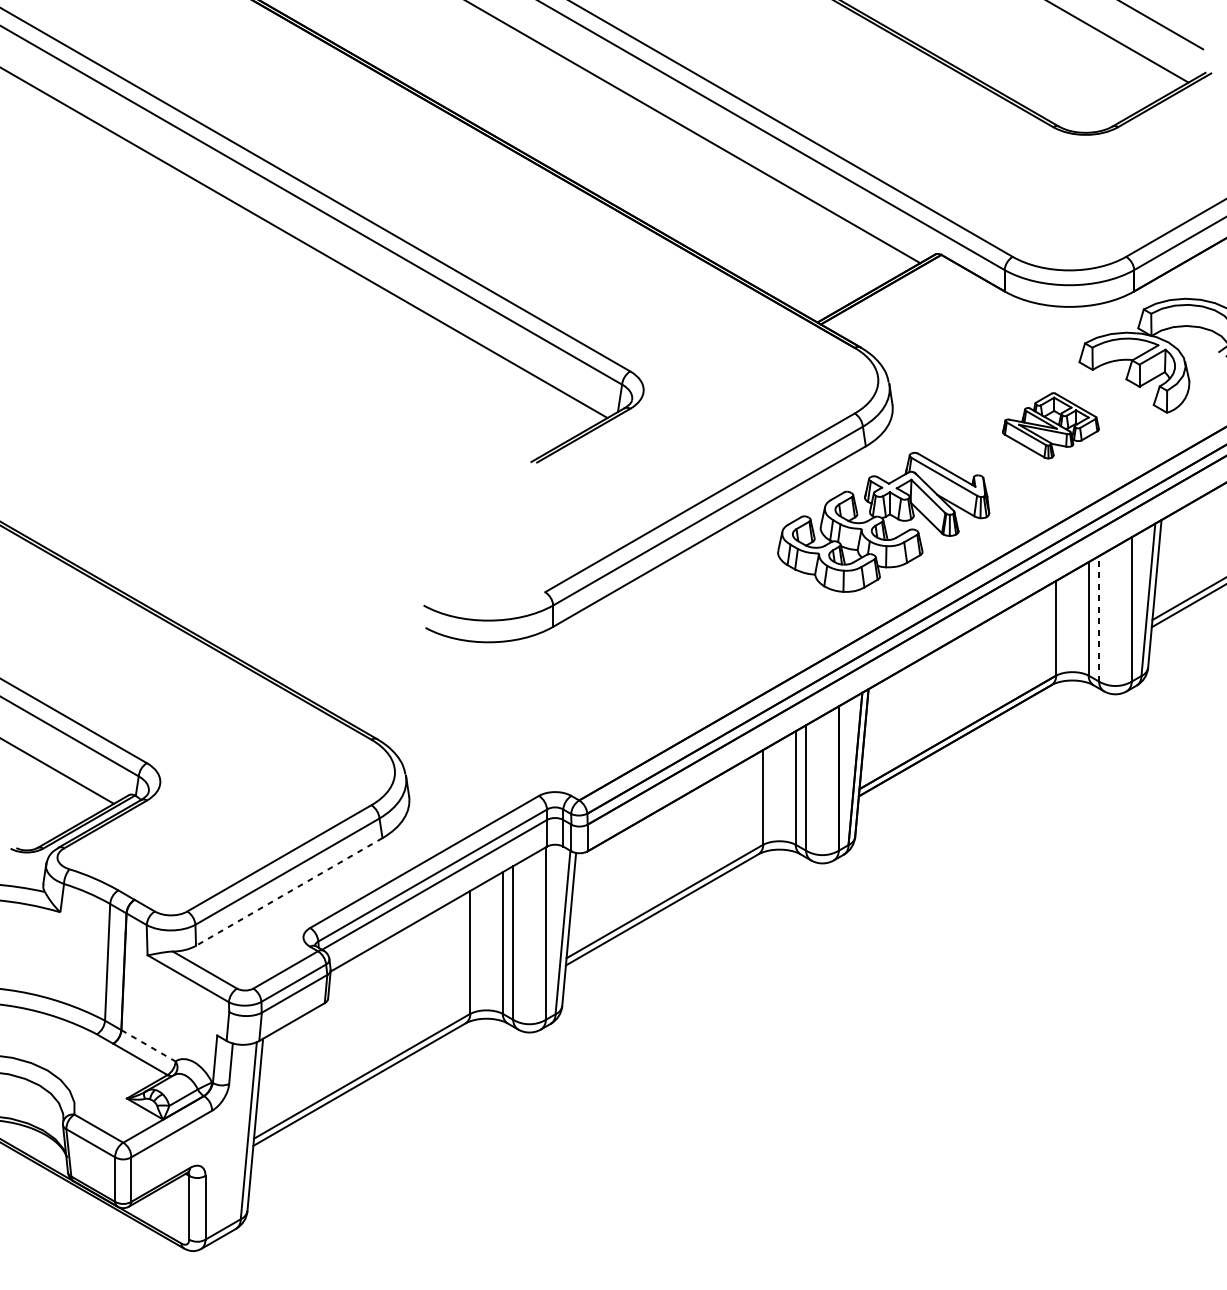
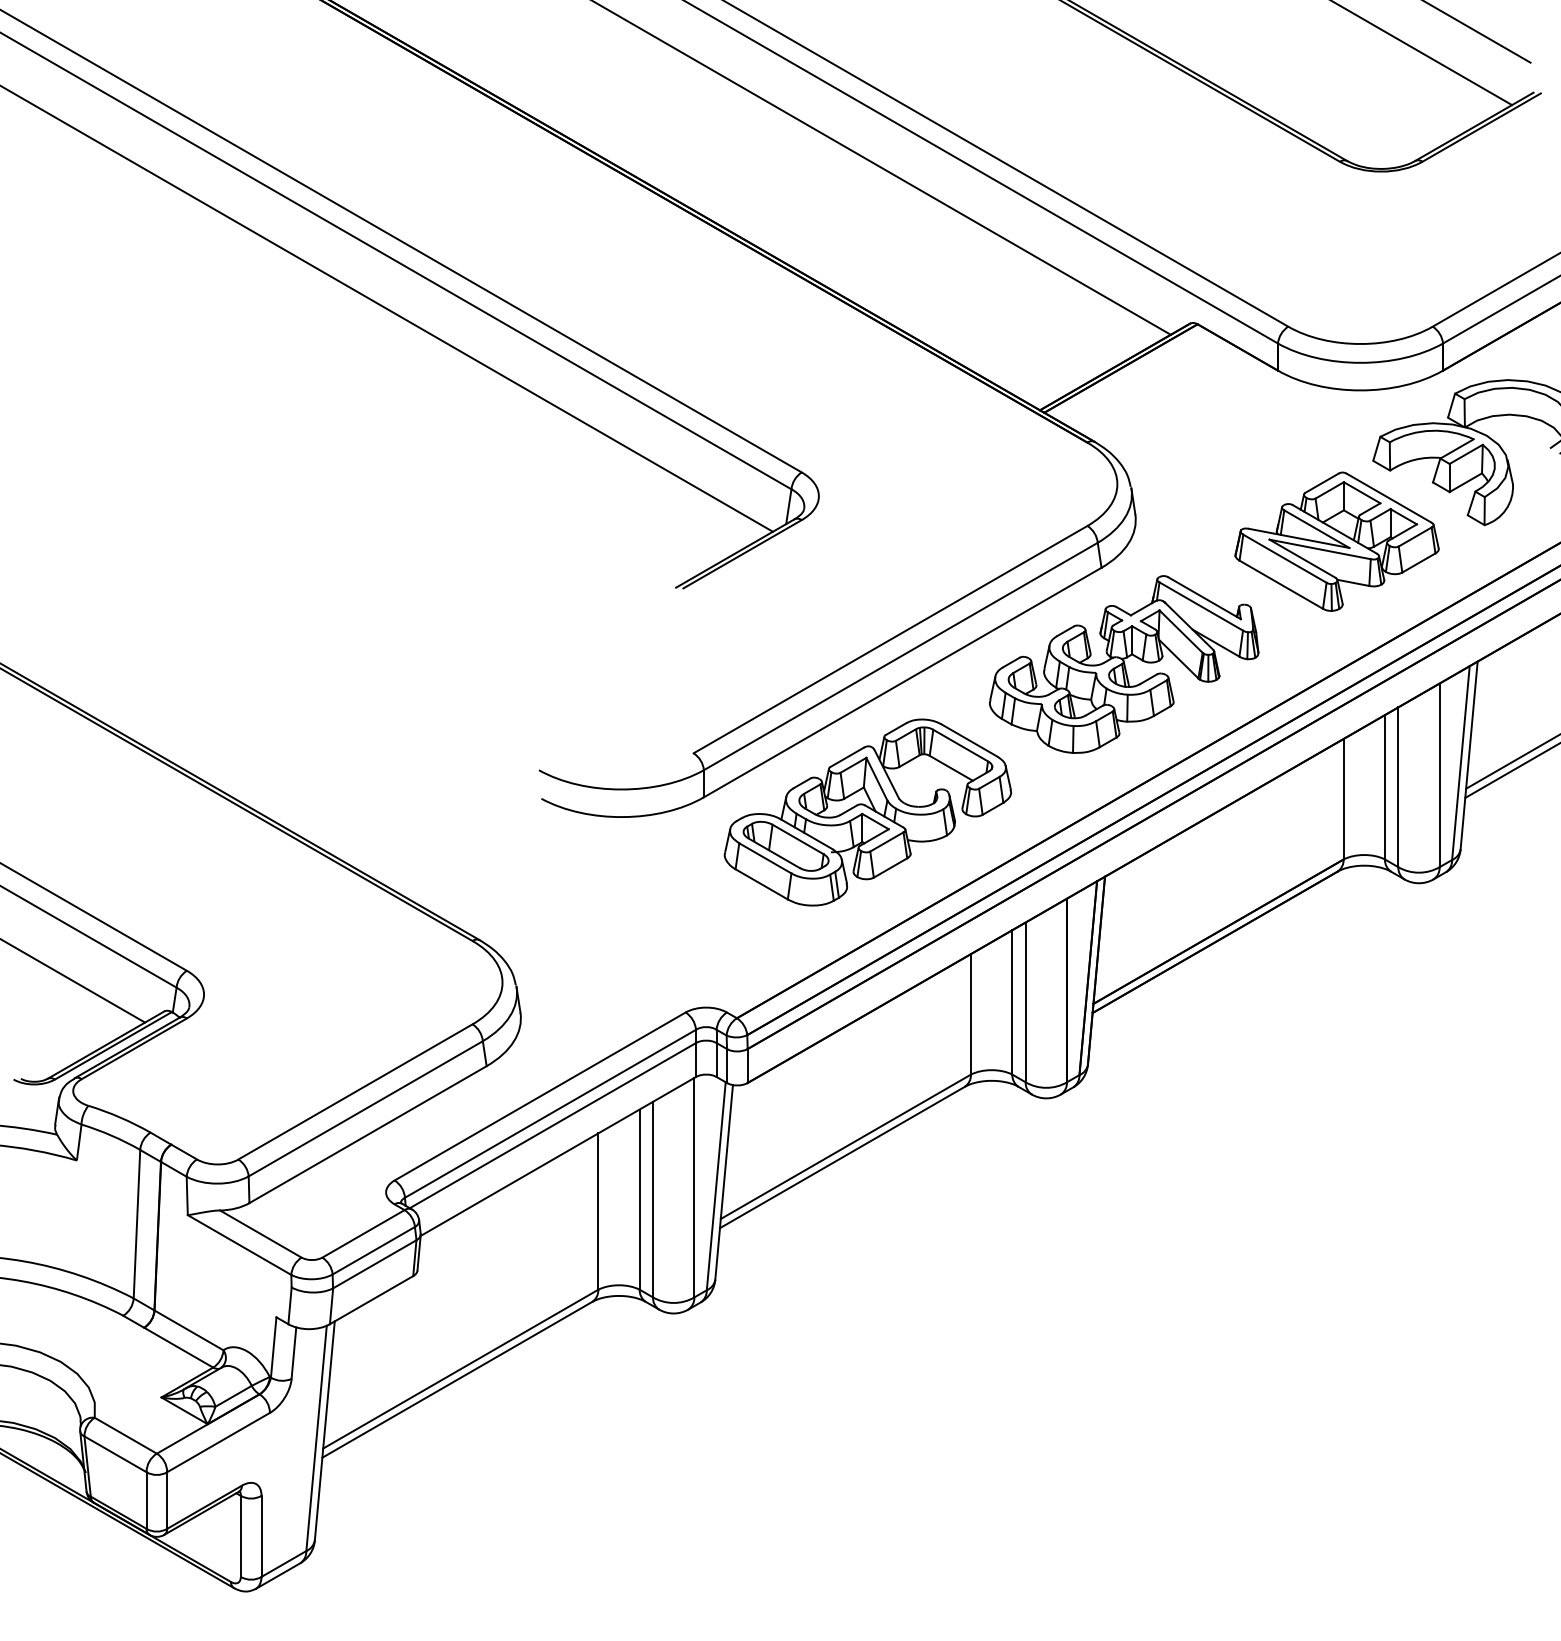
part: (1050, 425) -> (1336, 541), size x1.67
line: (1099, 619) -> (1398, 787), dashed -> solid
part: (681, 638) -> (867, 812), added
line: (289, 891) -> (368, 1134), dashed -> solid
line: (148, 1045) -> (189, 1330), dashed -> solid

